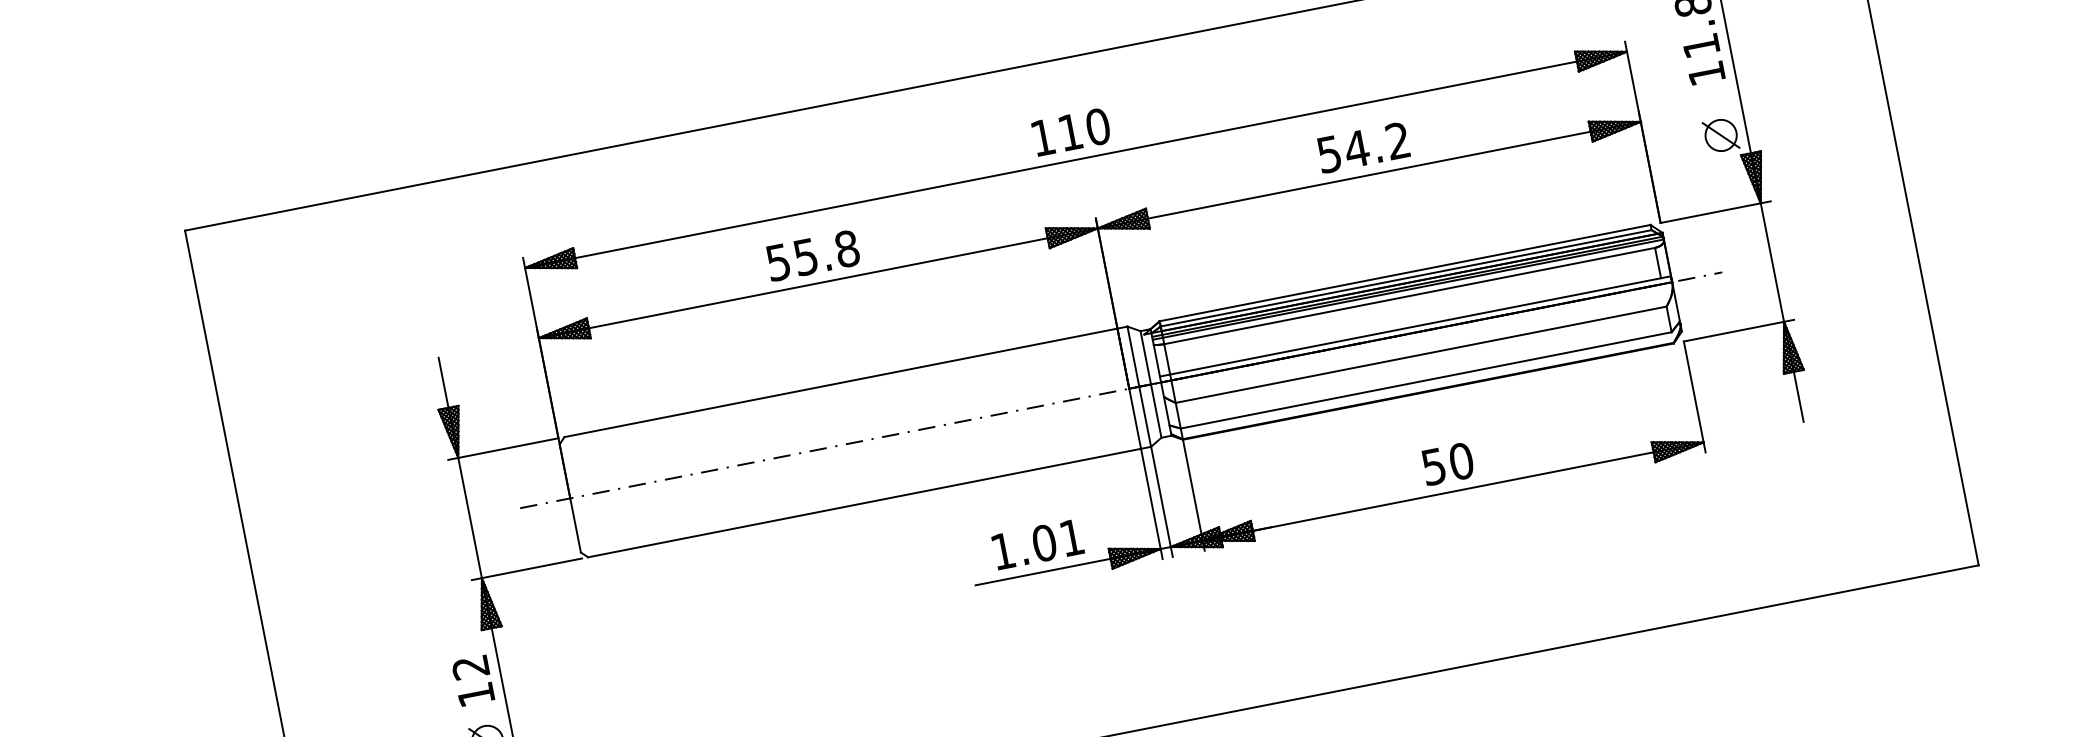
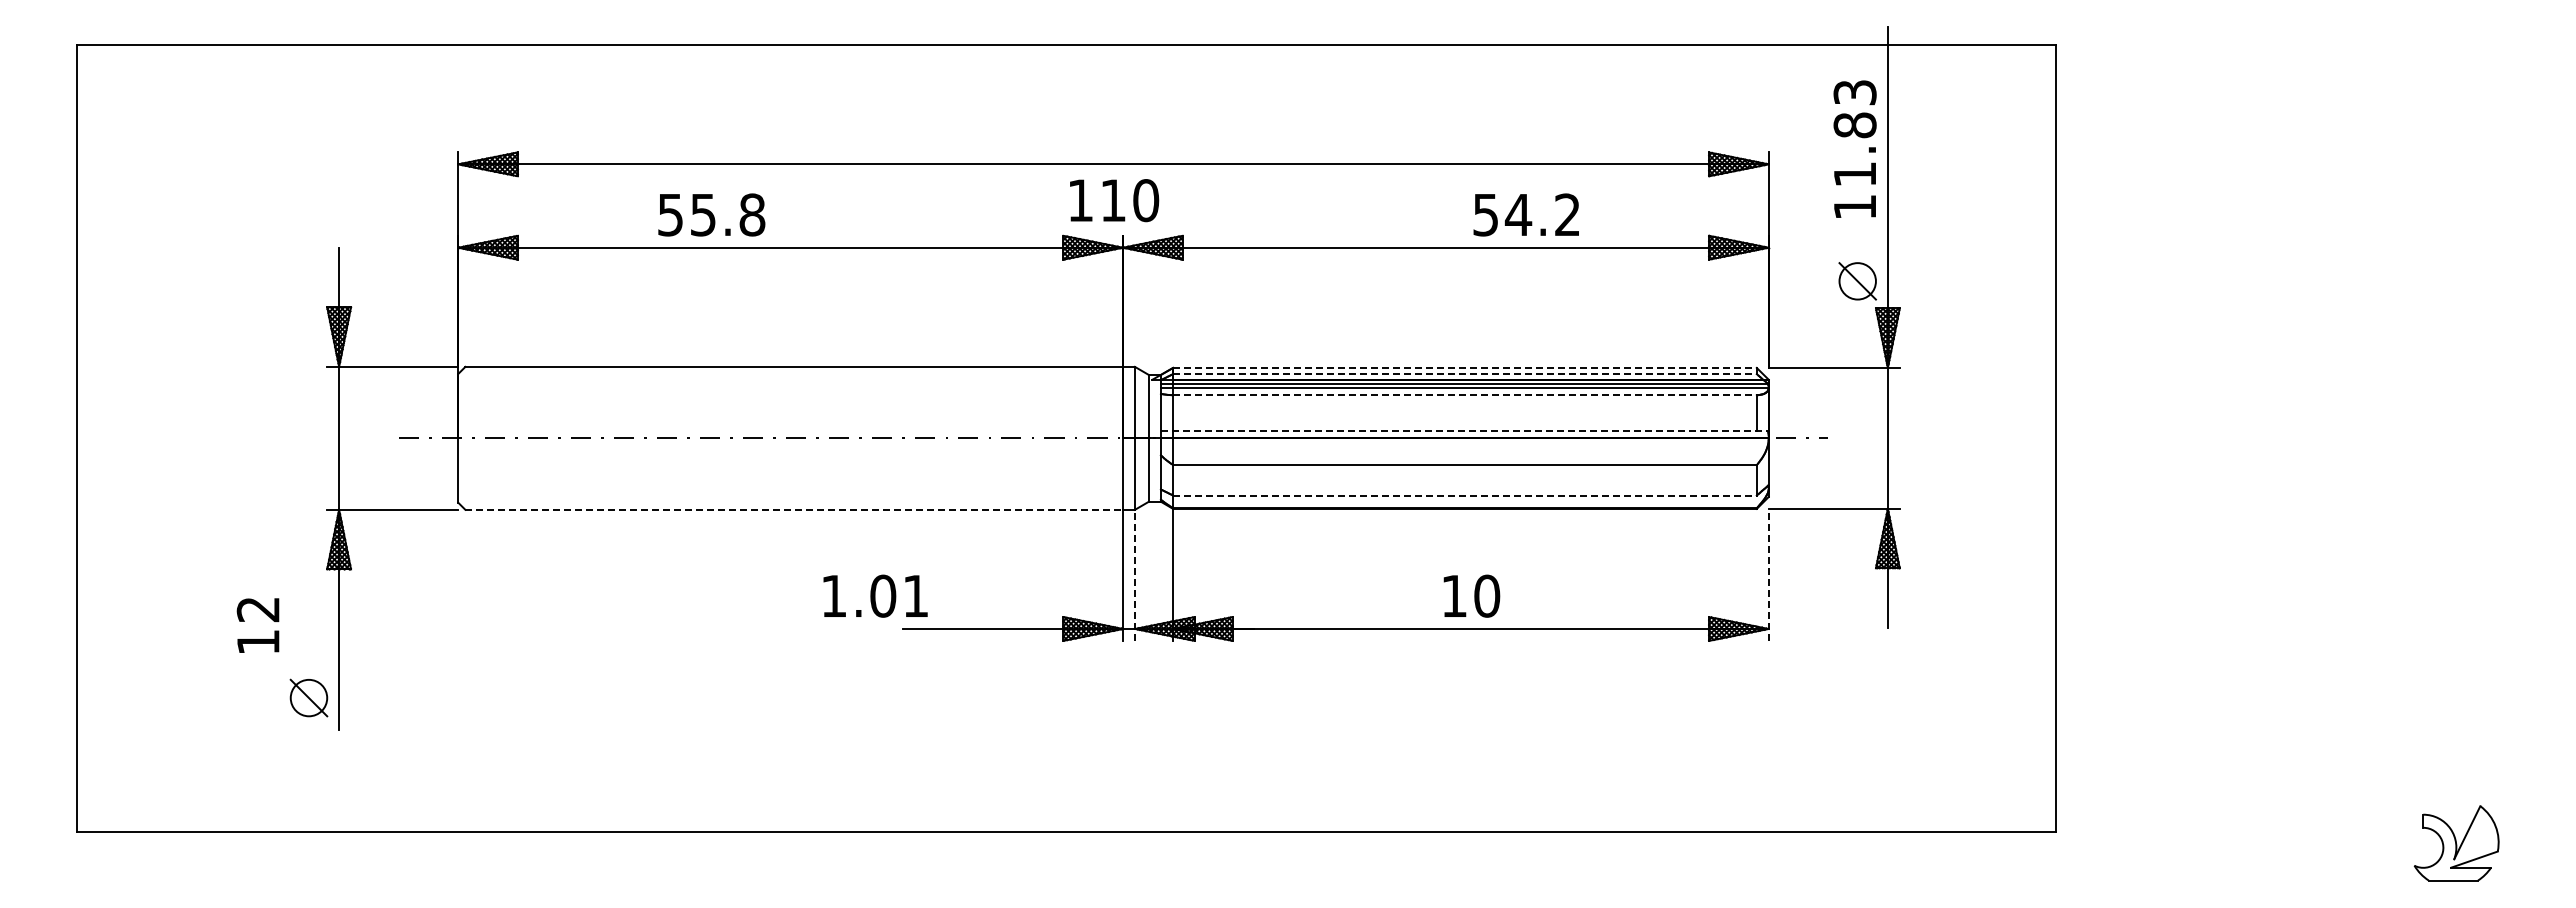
text: (1071, 132) -> (1114, 200), moved
text: (1362, 147) -> (1525, 214), moved
text: (812, 255) -> (711, 214), moved
line: (1404, 272) -> (1464, 367), solid -> dashed
line: (1405, 278) -> (1464, 374), solid -> dashed
line: (1409, 296) -> (1464, 395), solid -> dashed
line: (1415, 326) -> (1464, 431), solid -> dashed
line: (1425, 380) -> (1464, 495), solid -> dashed
line: (1694, 396) -> (1768, 574), solid -> dashed
text: (1434, 467) -> (1454, 596), 50 -> 10
line: (1162, 501) -> (1135, 575), solid -> dashed
line: (864, 502) -> (794, 509), solid -> dashed
text: (1037, 543) -> (875, 595), moved
text: (472, 680) -> (257, 625), moved

